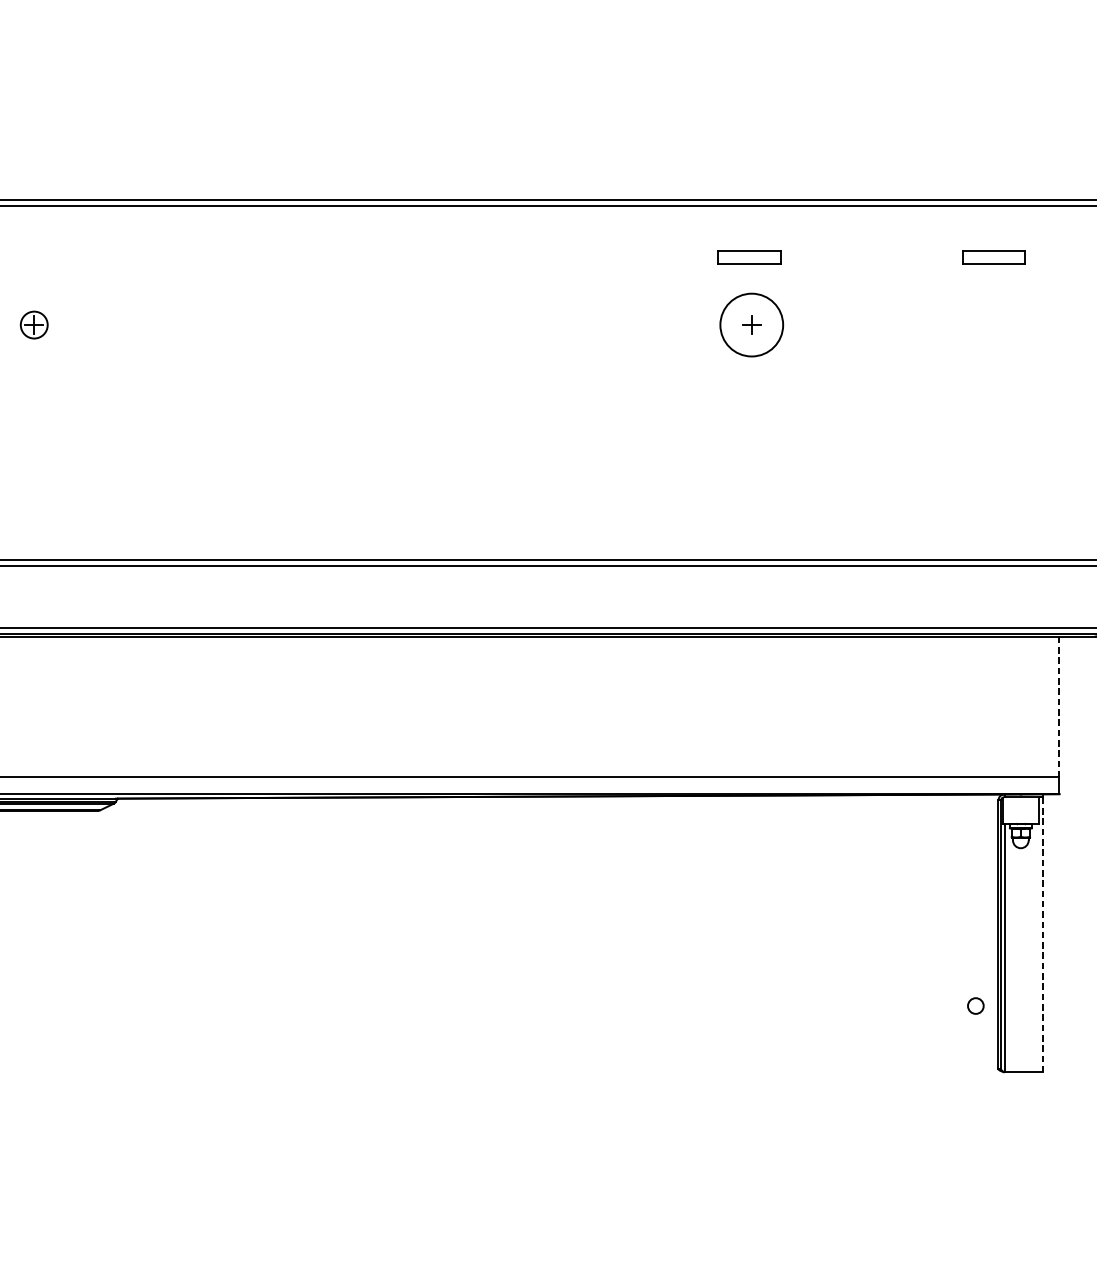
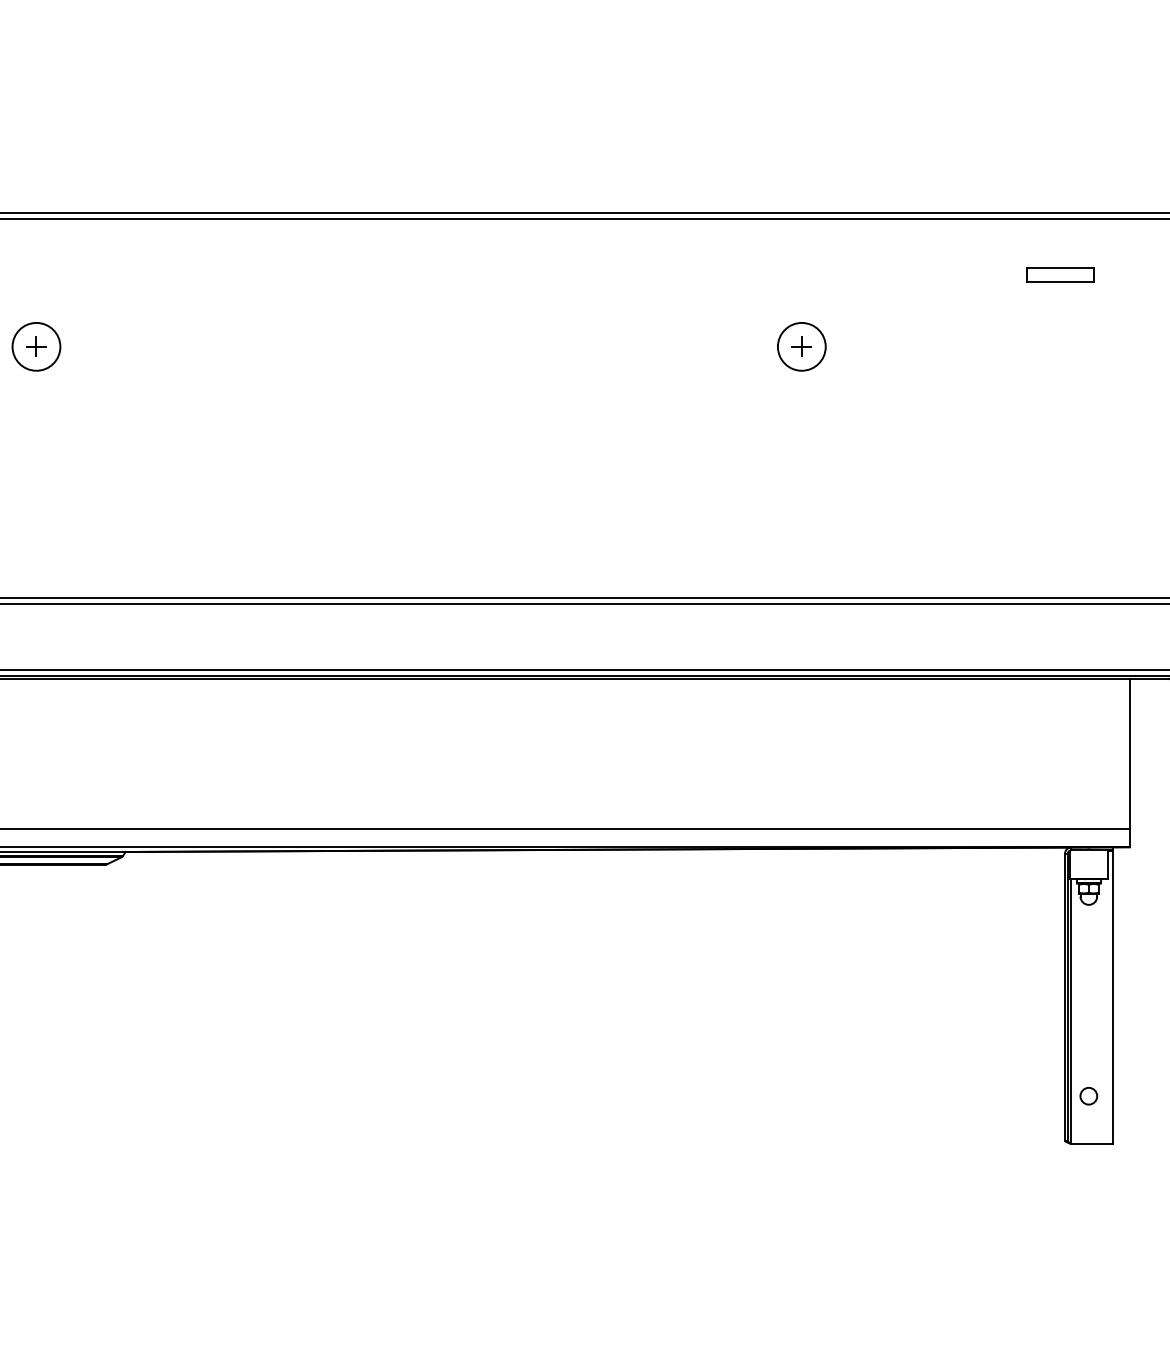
part: (749, 257) -> (799, 274), removed
circle: (34, 324) -> (36, 346), size x1.67
circle: (751, 324) -> (801, 346), size x0.71
line: (1058, 706) -> (1129, 753), dashed -> solid
line: (1043, 935) -> (1112, 997), dashed -> solid
circle: (975, 1006) -> (1088, 1096), moved

